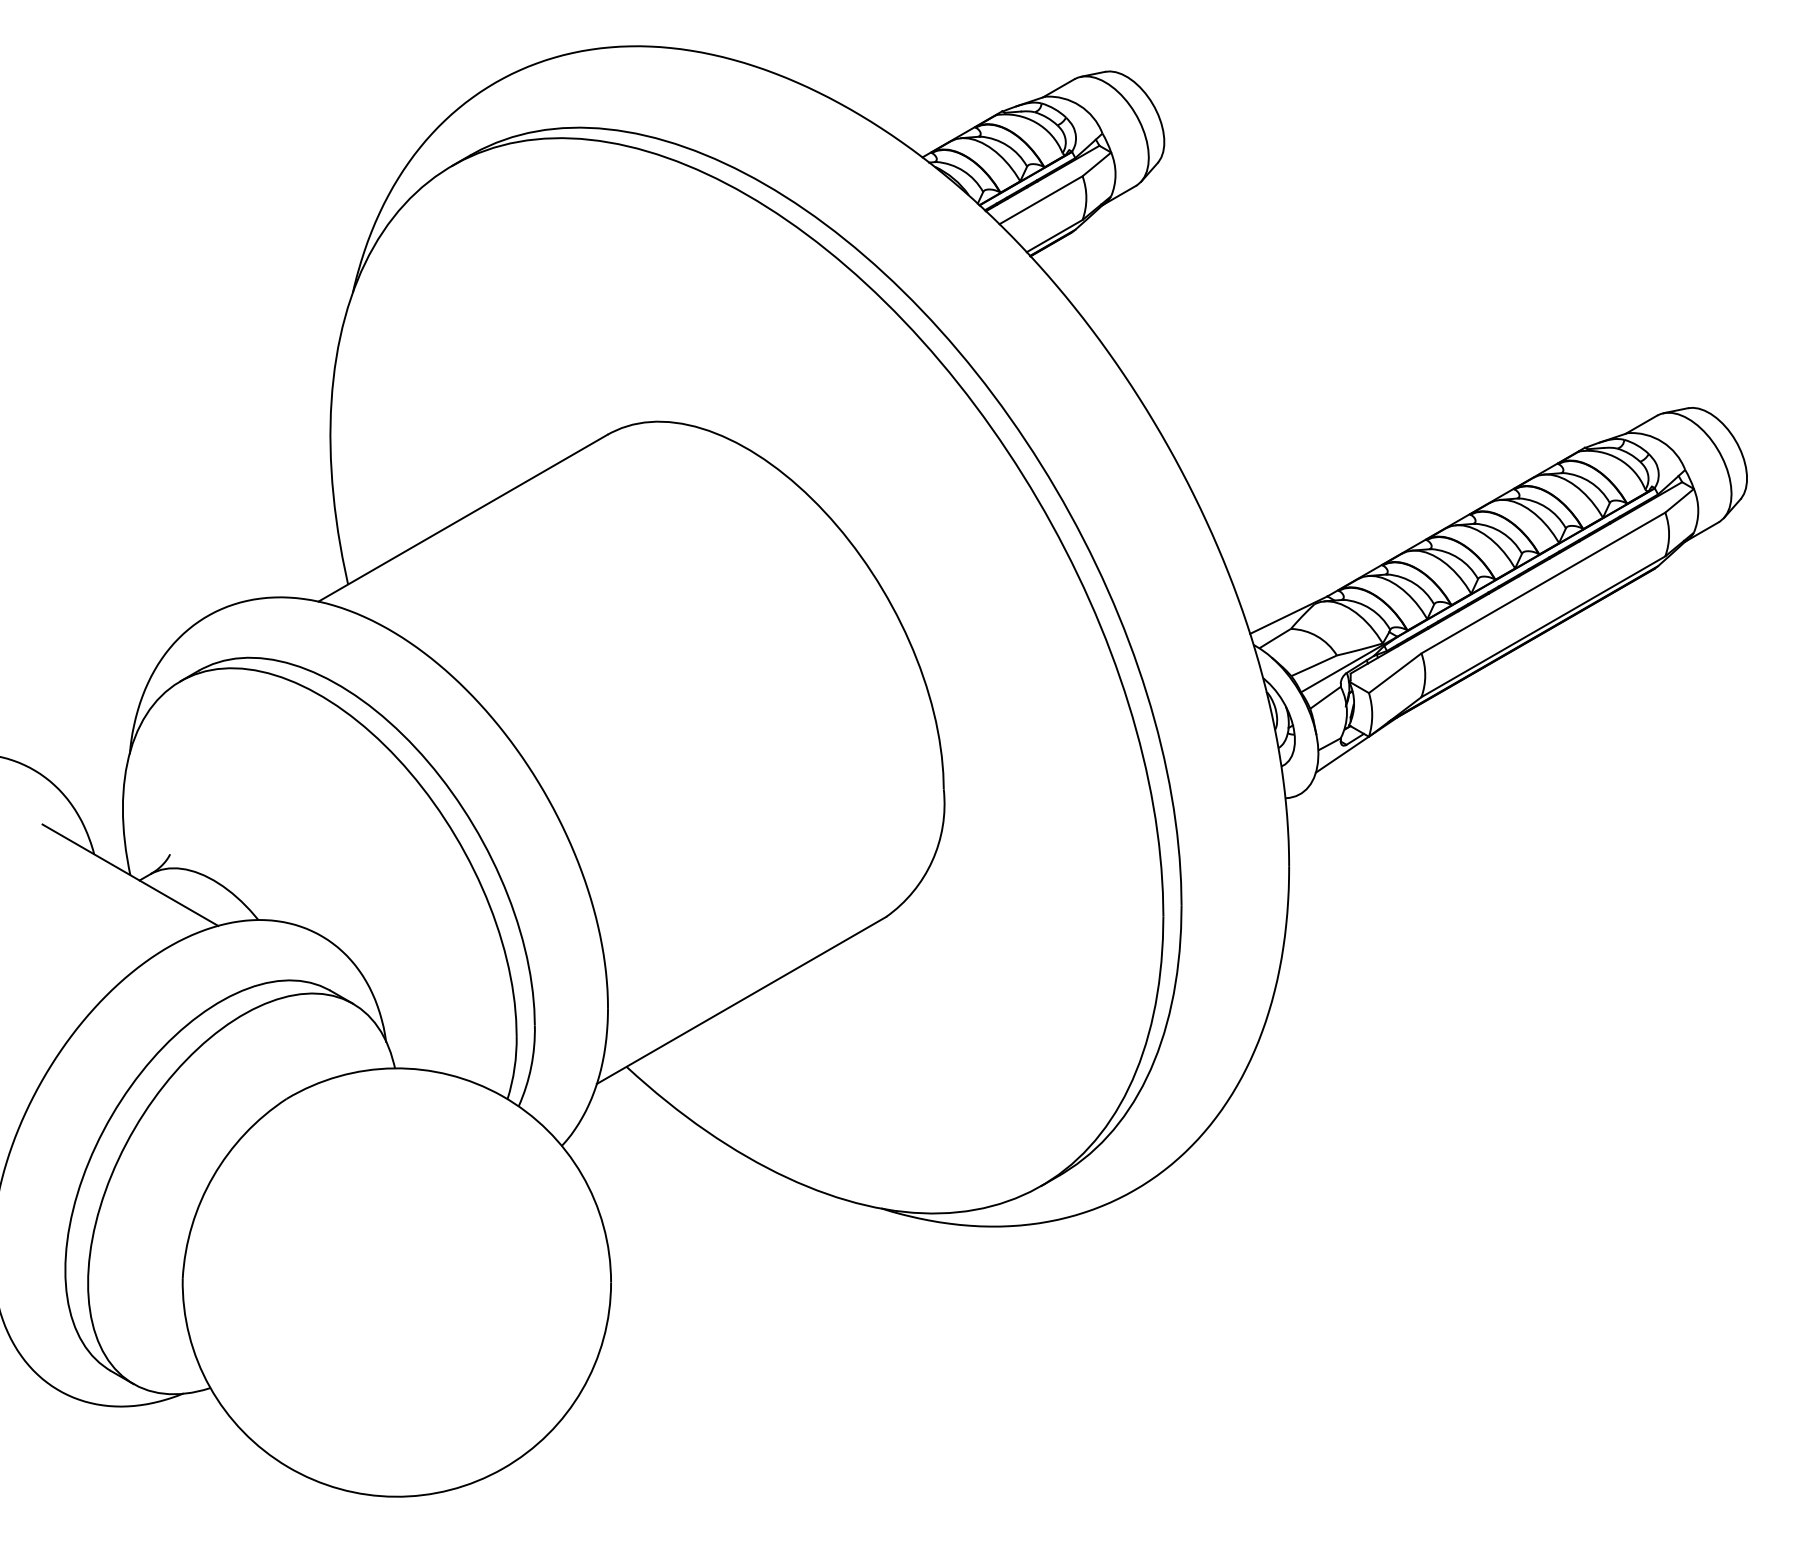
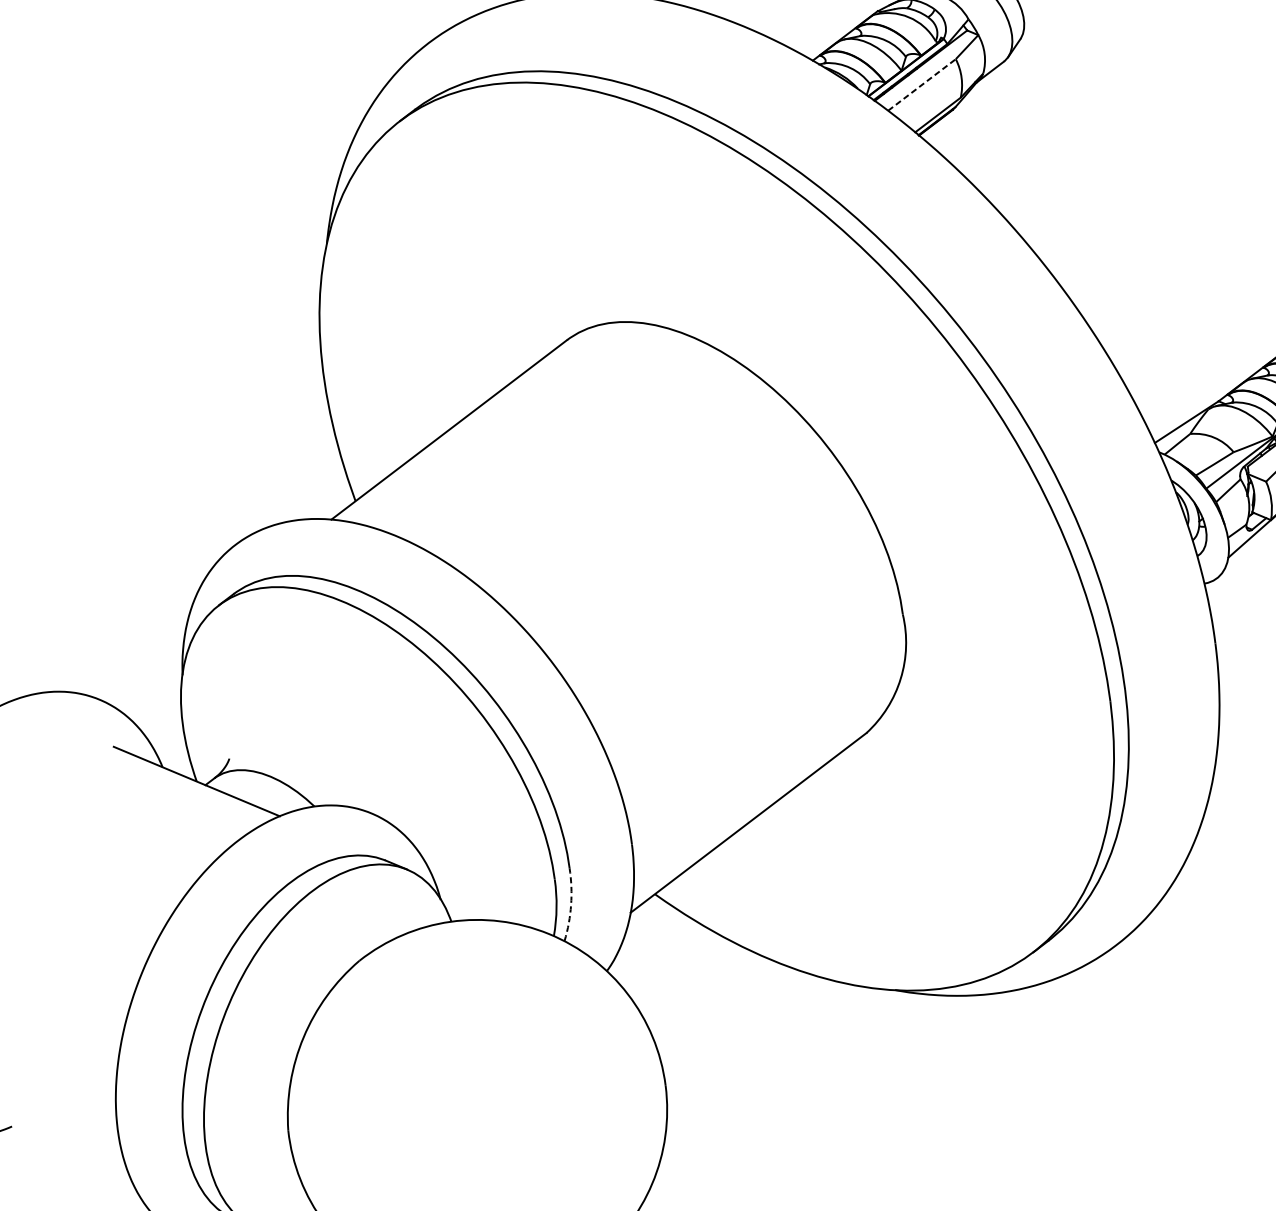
line: (1041, 200) -> (922, 85), solid -> dashed
arc: (531, 1066) -> (571, 904), solid -> dashed

